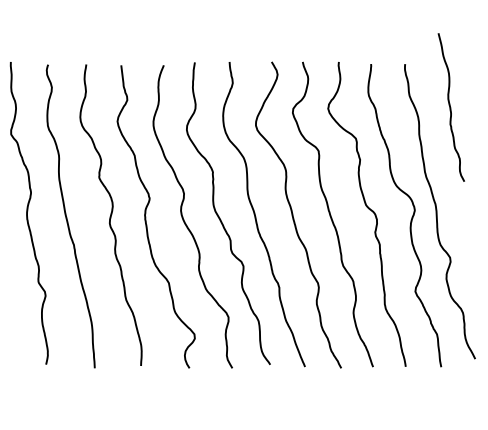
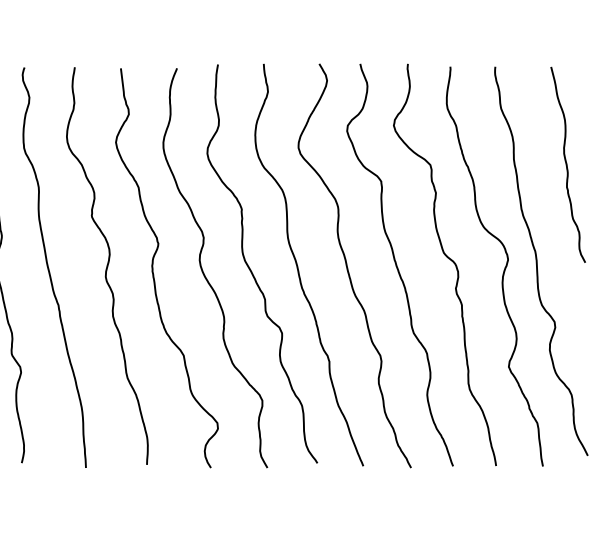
curve: (450, 107) -> (566, 164), moved

